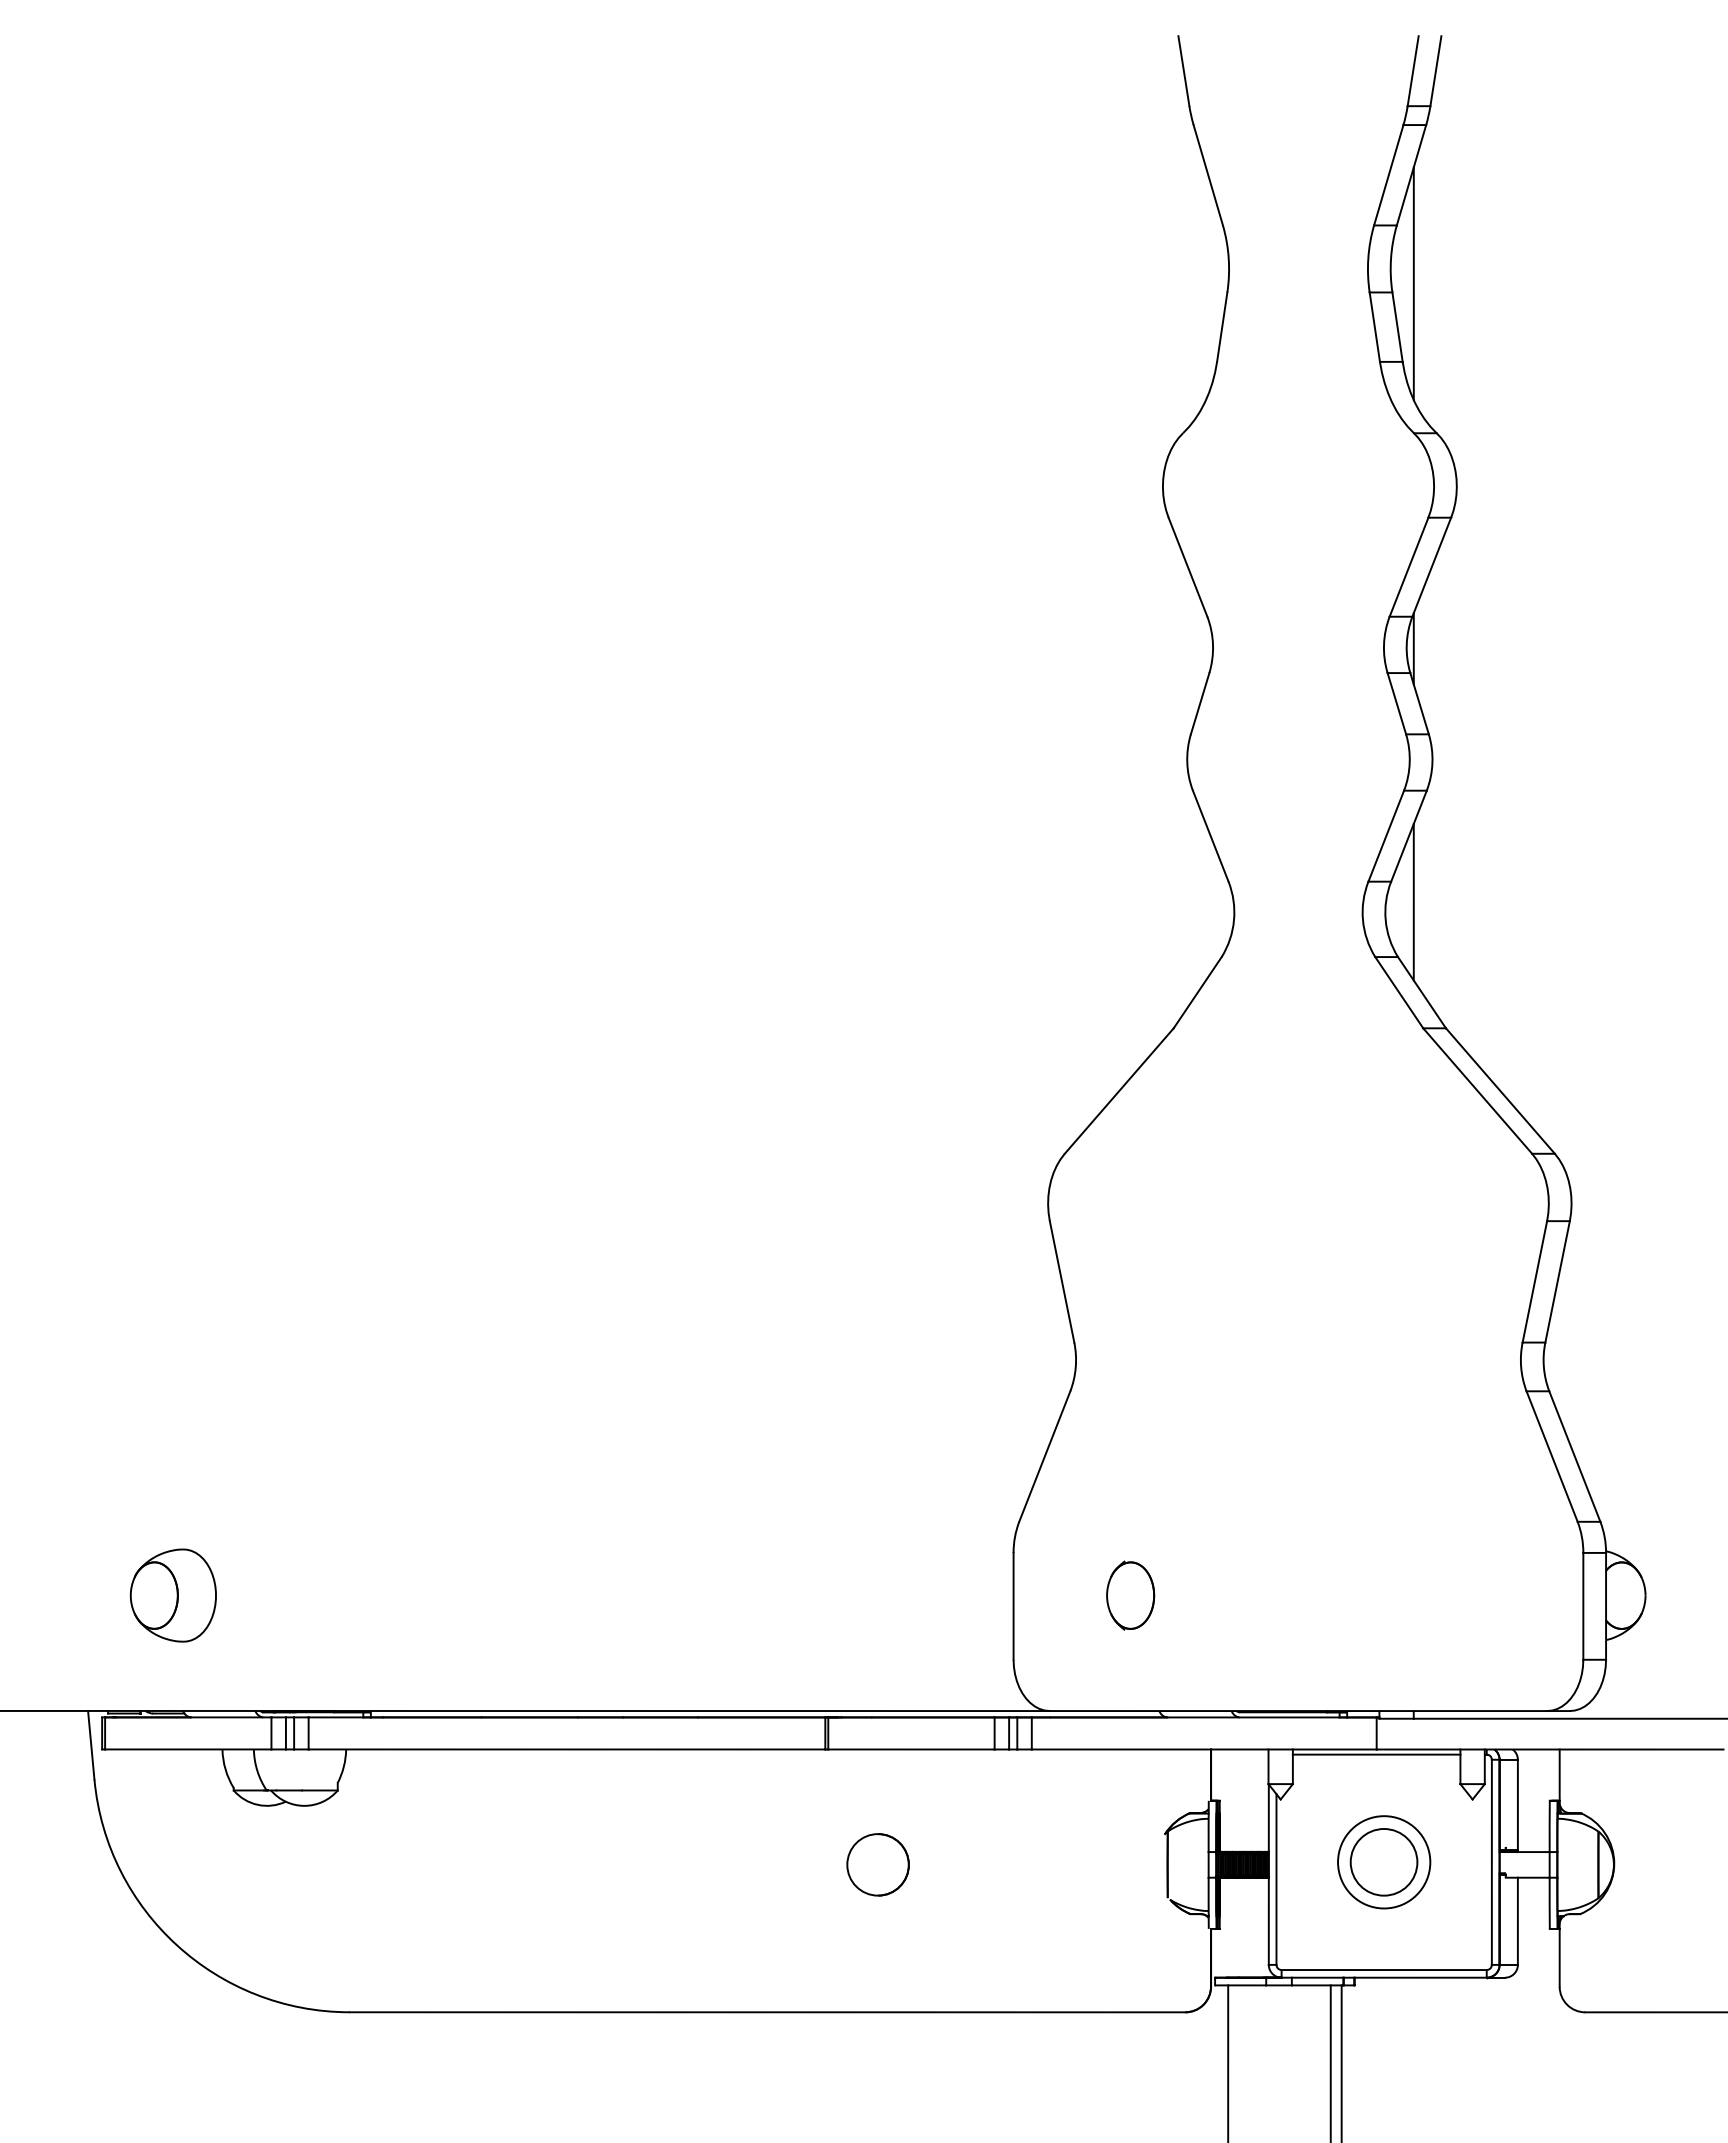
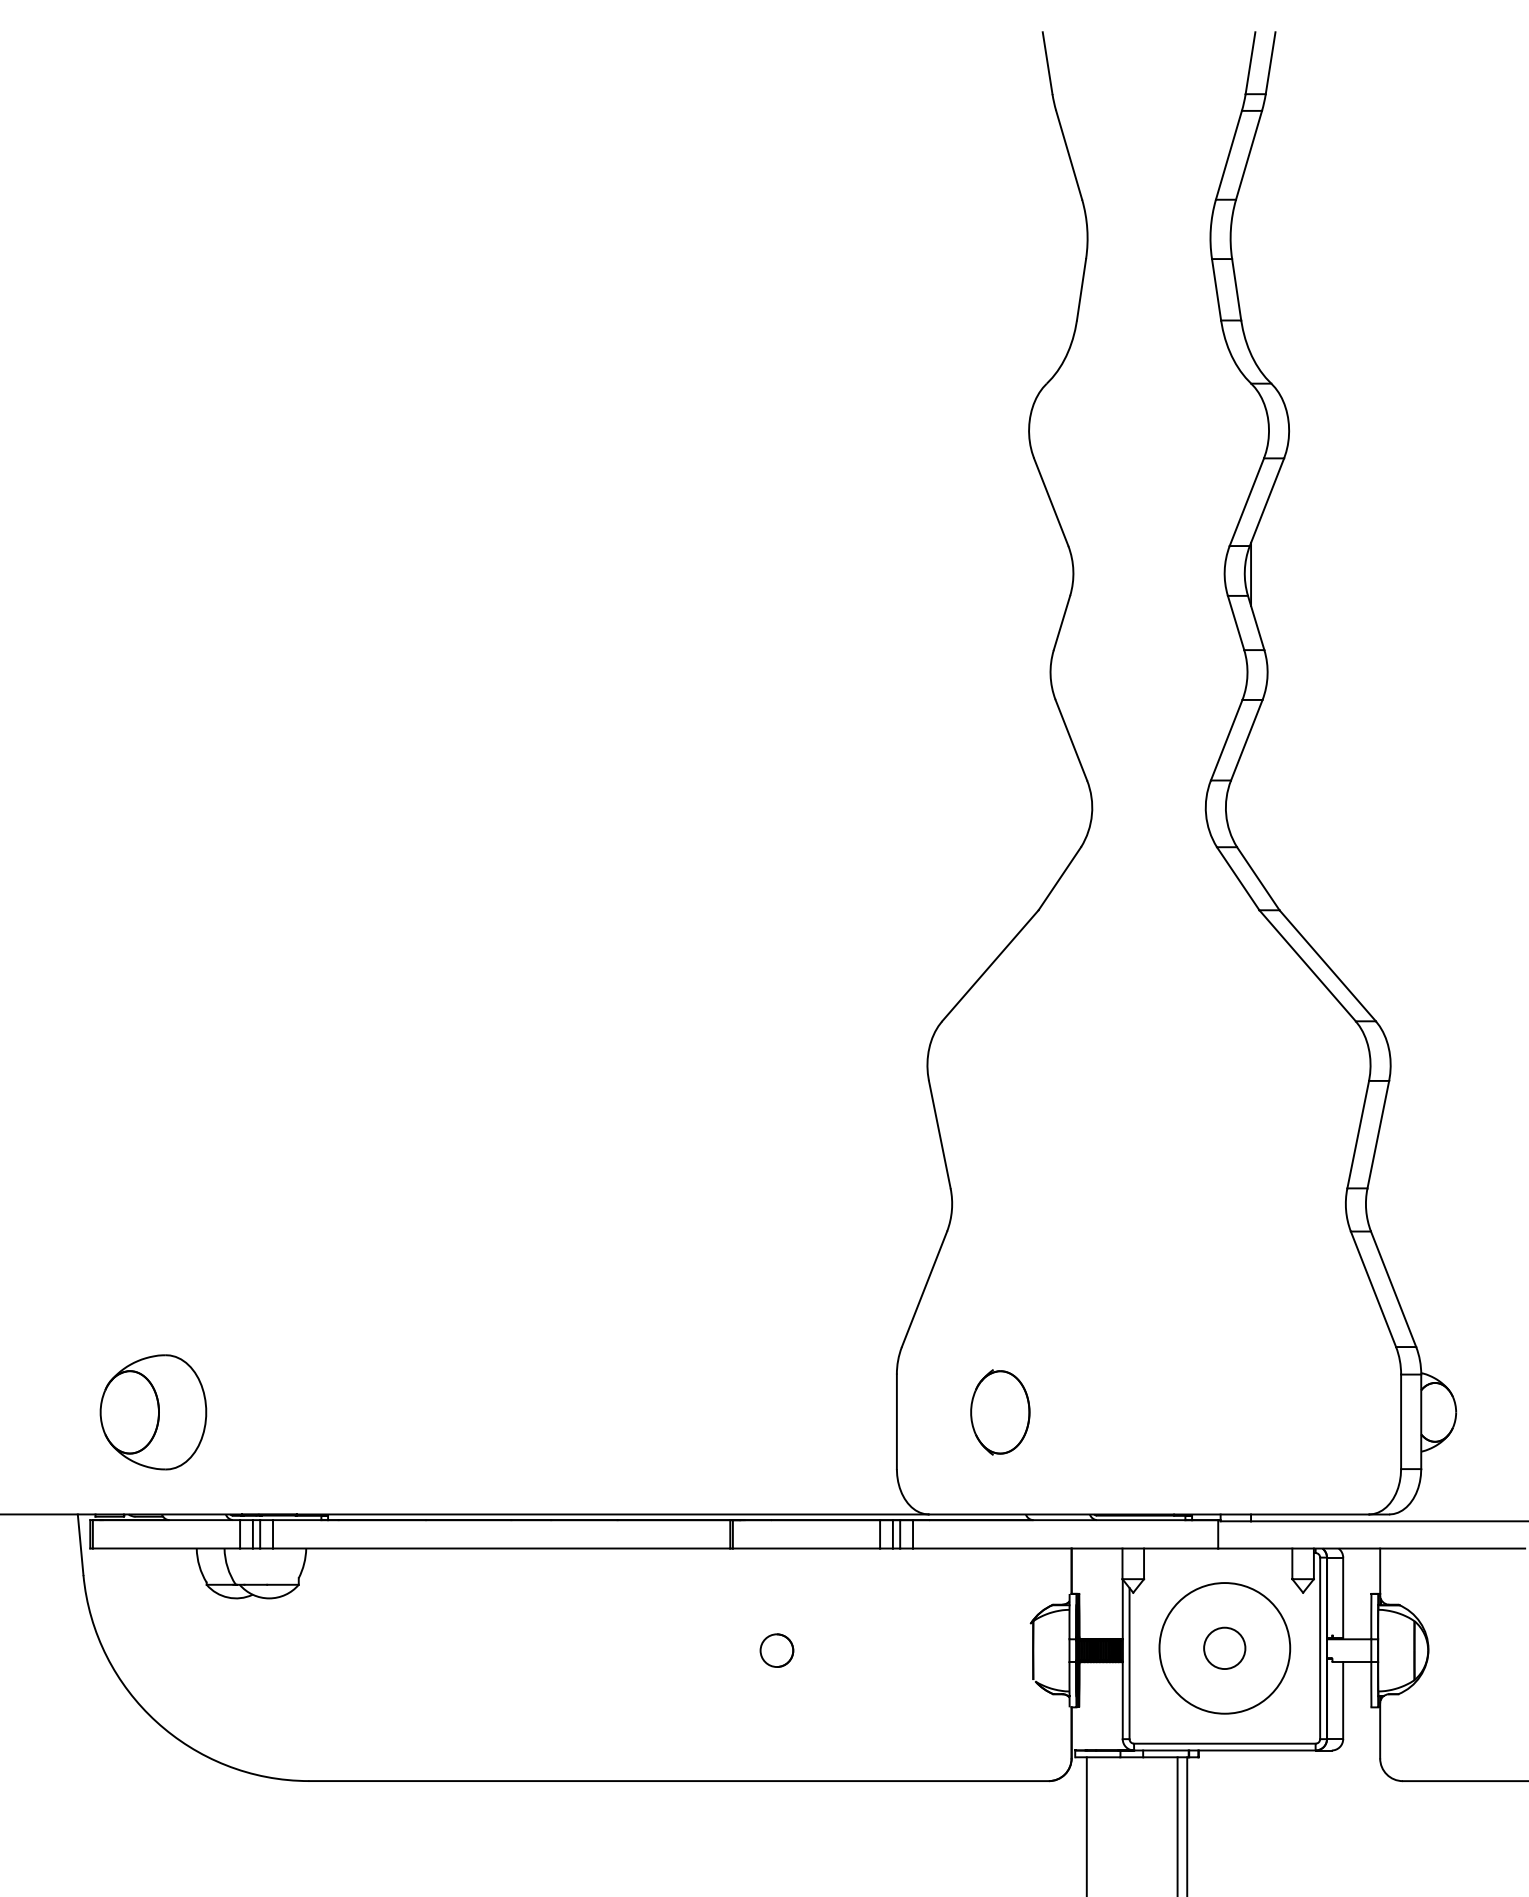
line: (1413, 283) -> (1250, 251), removed
line: (1413, 901) -> (1250, 798), removed
part: (172, 1595) -> (152, 1412), size x1.4
part: (1130, 1595) -> (1000, 1412), size x1.4
line: (1376, 1754) -> (1218, 1552), removed
circle: (1383, 1861) -> (1224, 1647), size x0.7
circle: (1384, 1862) -> (1225, 1648), size x1.6
circle: (877, 1864) -> (776, 1650), size x0.6

